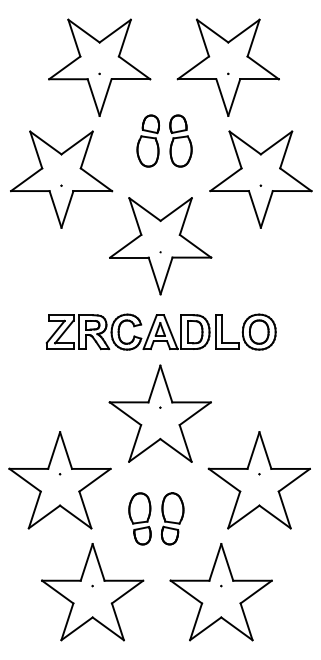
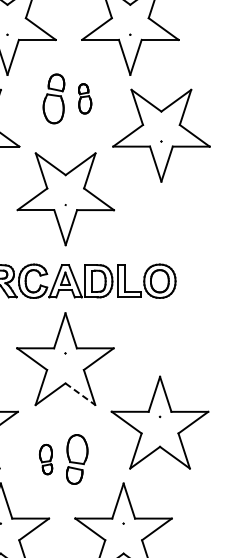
part: (180, 140) -> (84, 98), size x0.6
line: (176, 450) -> (80, 394), solid -> dashed
part: (139, 518) -> (45, 459), size x0.6

